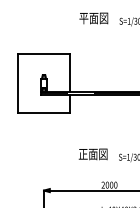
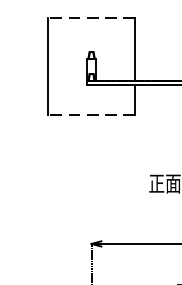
line: (43, 54) -> (90, 18), solid -> dashed
line: (43, 113) -> (90, 115), solid -> dashed

